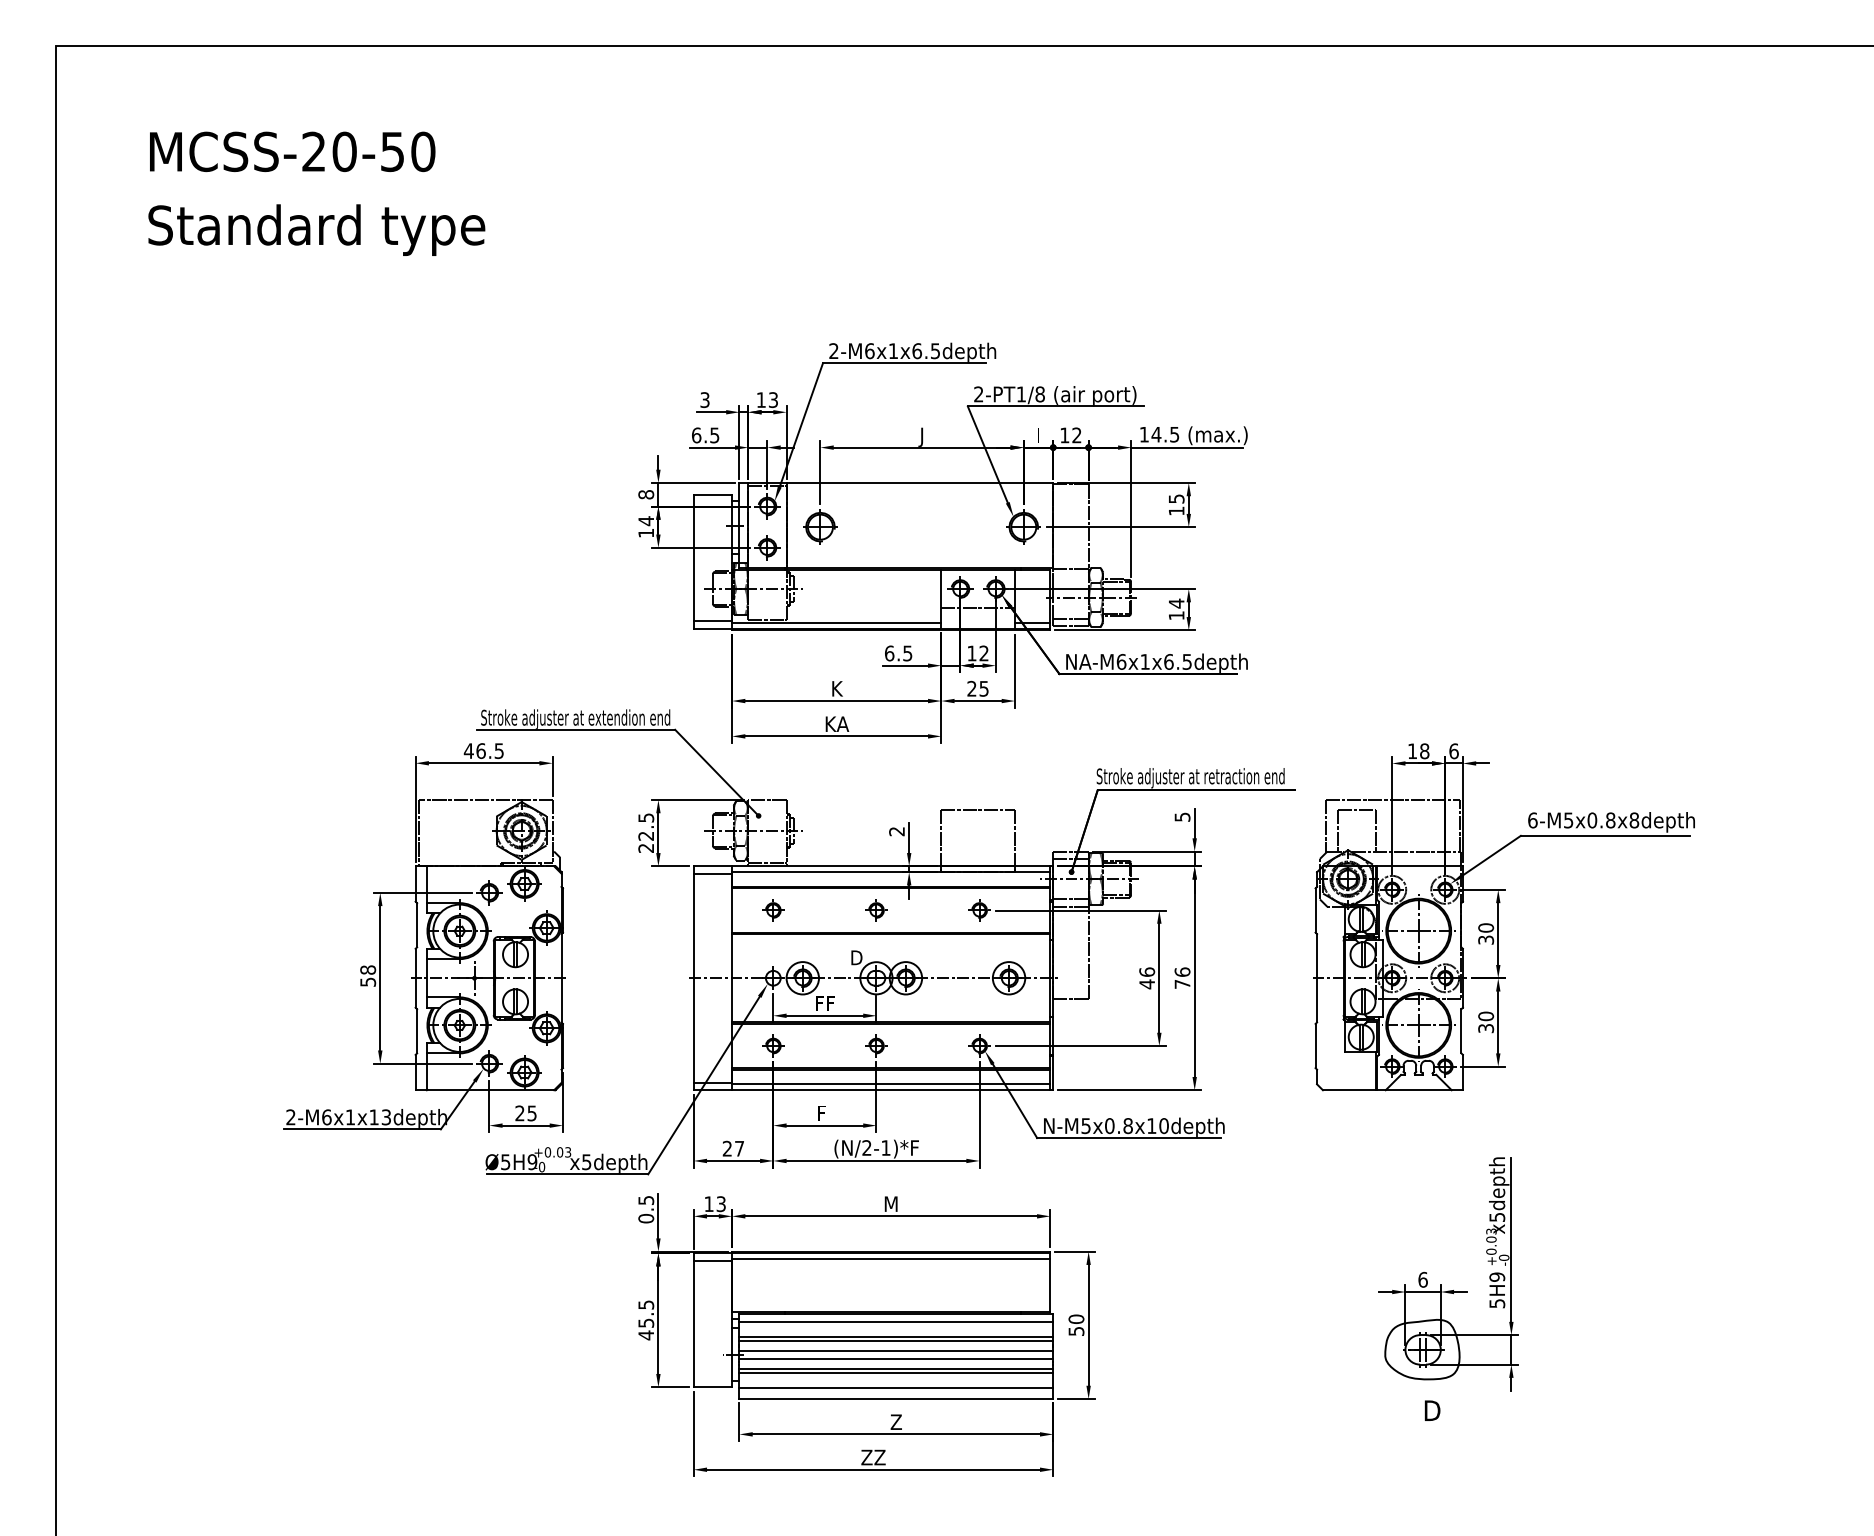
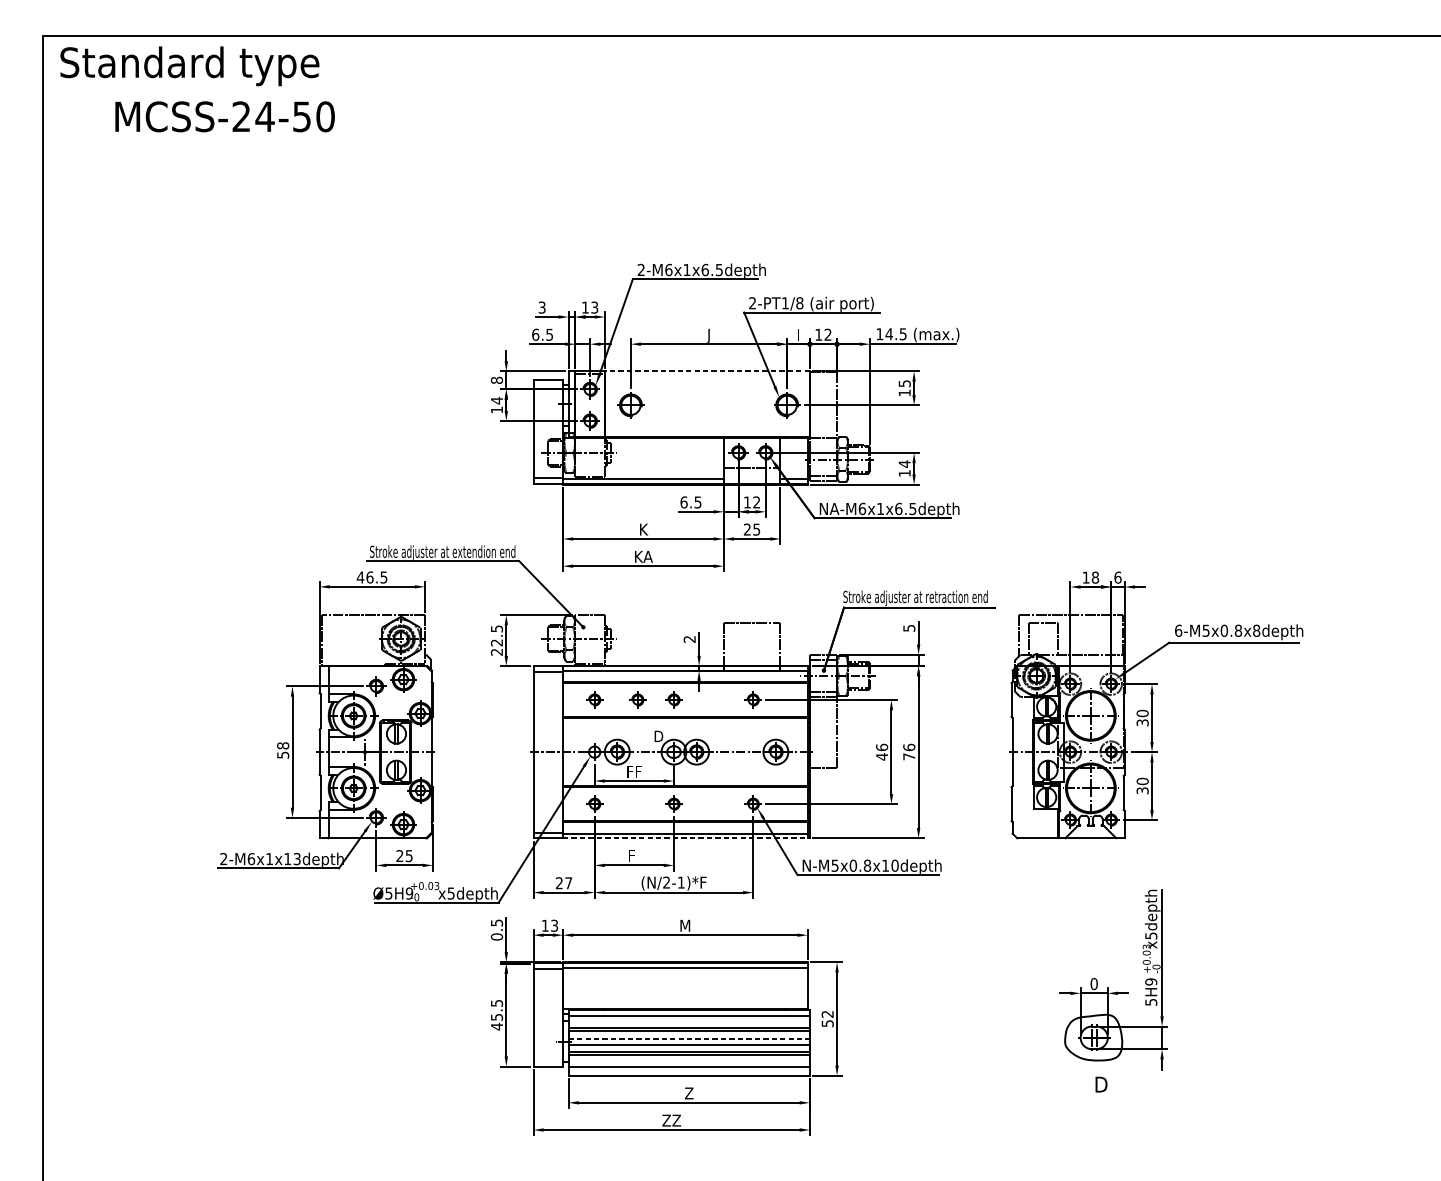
text: (344, 151) -> (264, 116), MCSS-20-50 -> MCSS-24-50
text: (316, 229) -> (189, 65), moved
line: (919, 482) -> (707, 371), solid -> dashed
part: (829, 910) -> (637, 700), added
line: (891, 1090) -> (685, 838), solid -> dashed
text: (1422, 1279) -> (1093, 983), 6 -> 0
text: (1076, 1318) -> (827, 1013), 50 -> 52
line: (896, 1350) -> (689, 1038), solid -> dashed

